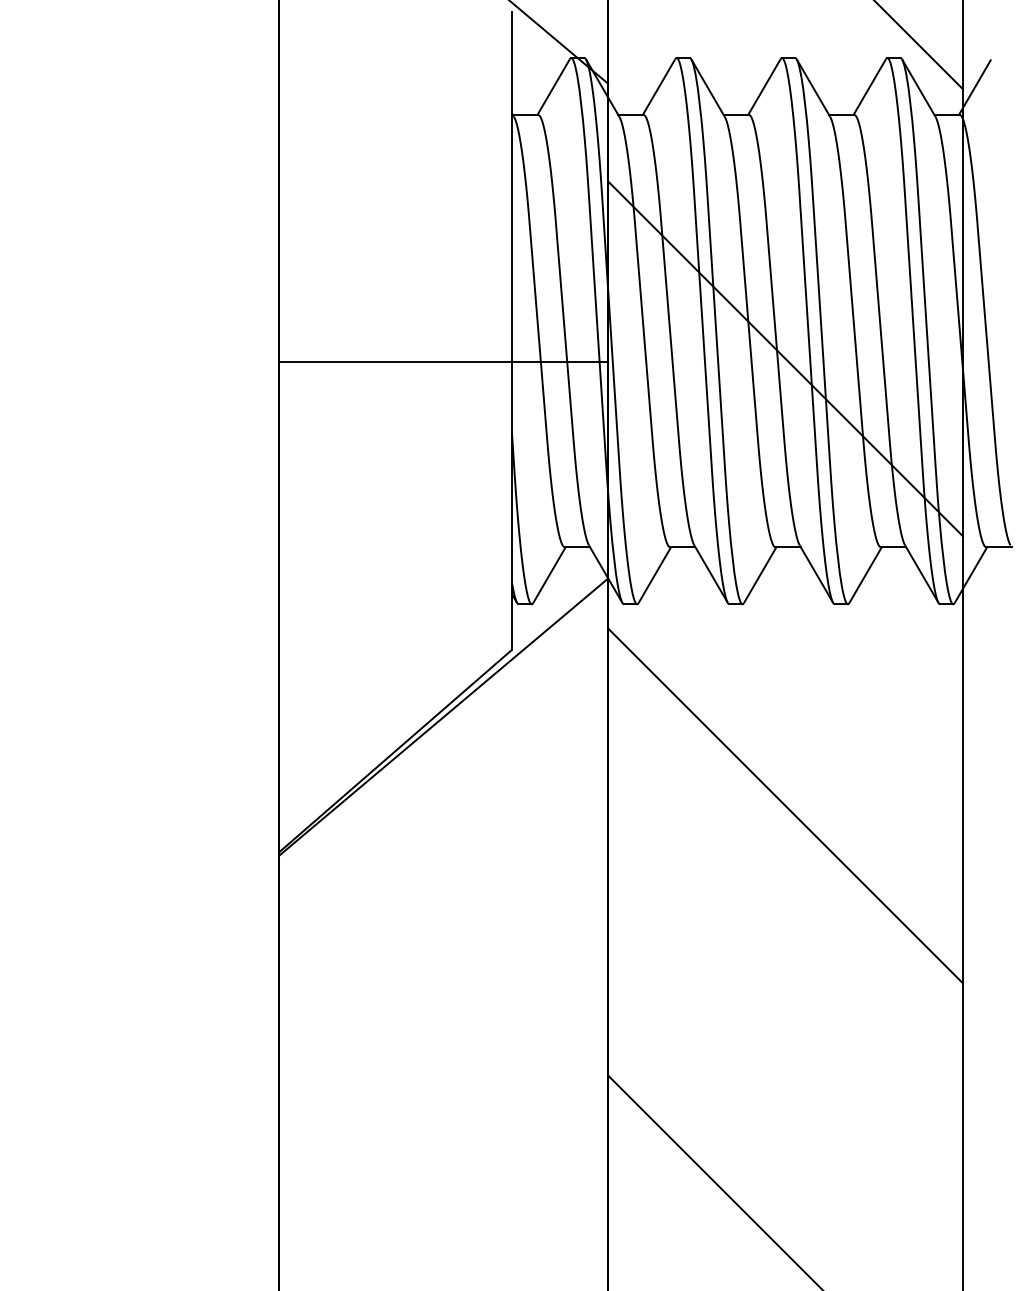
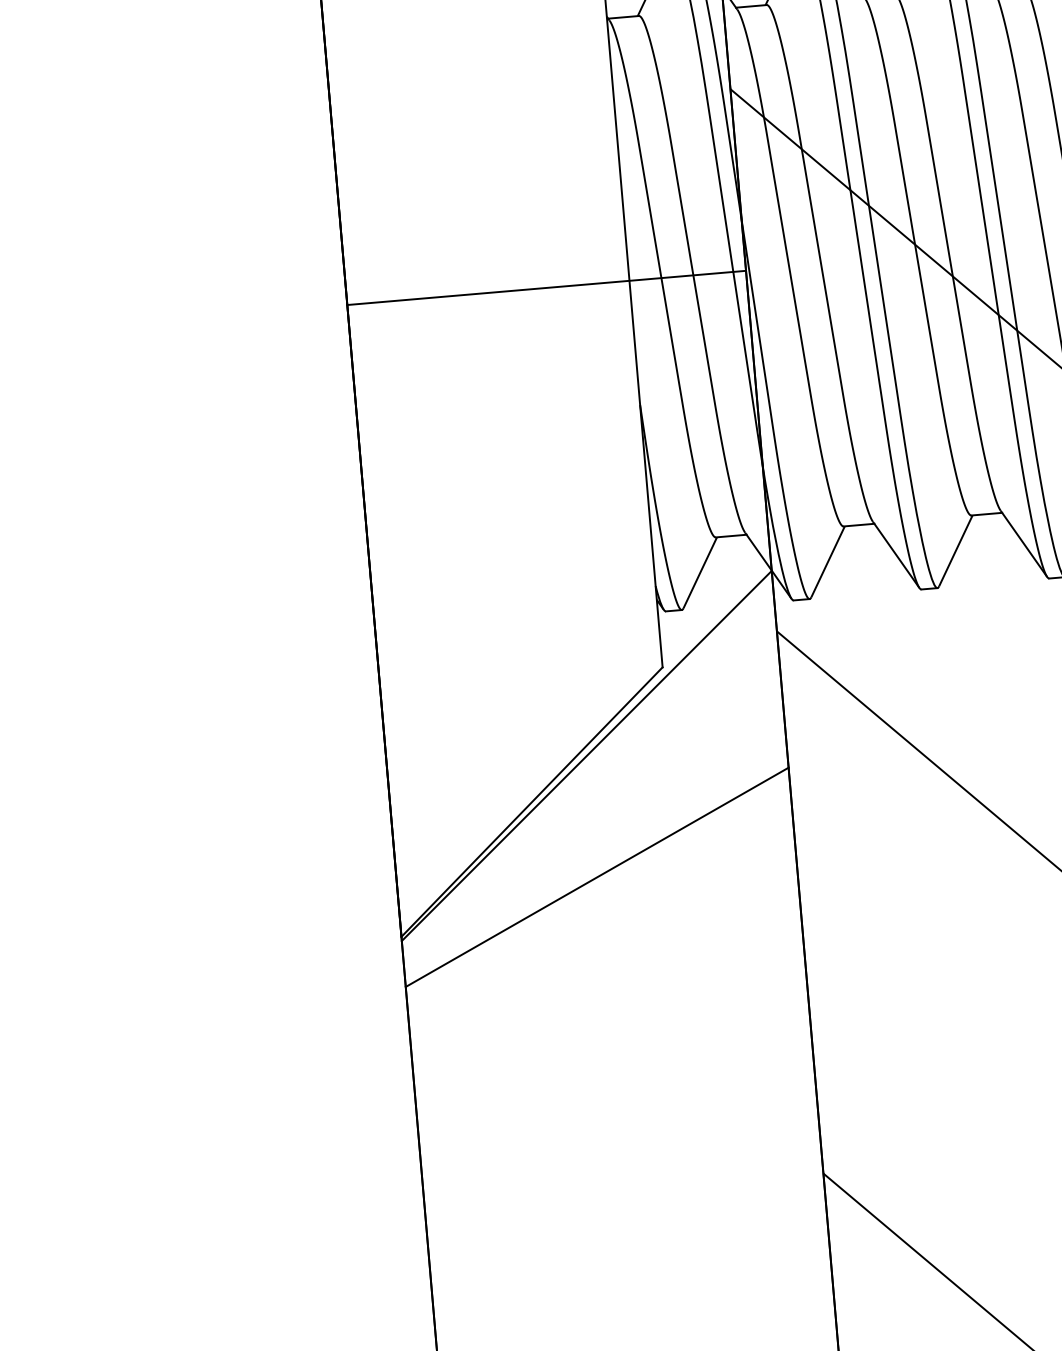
line: (443, 362) -> (546, 288), moved
line: (443, 816) -> (596, 876), added

